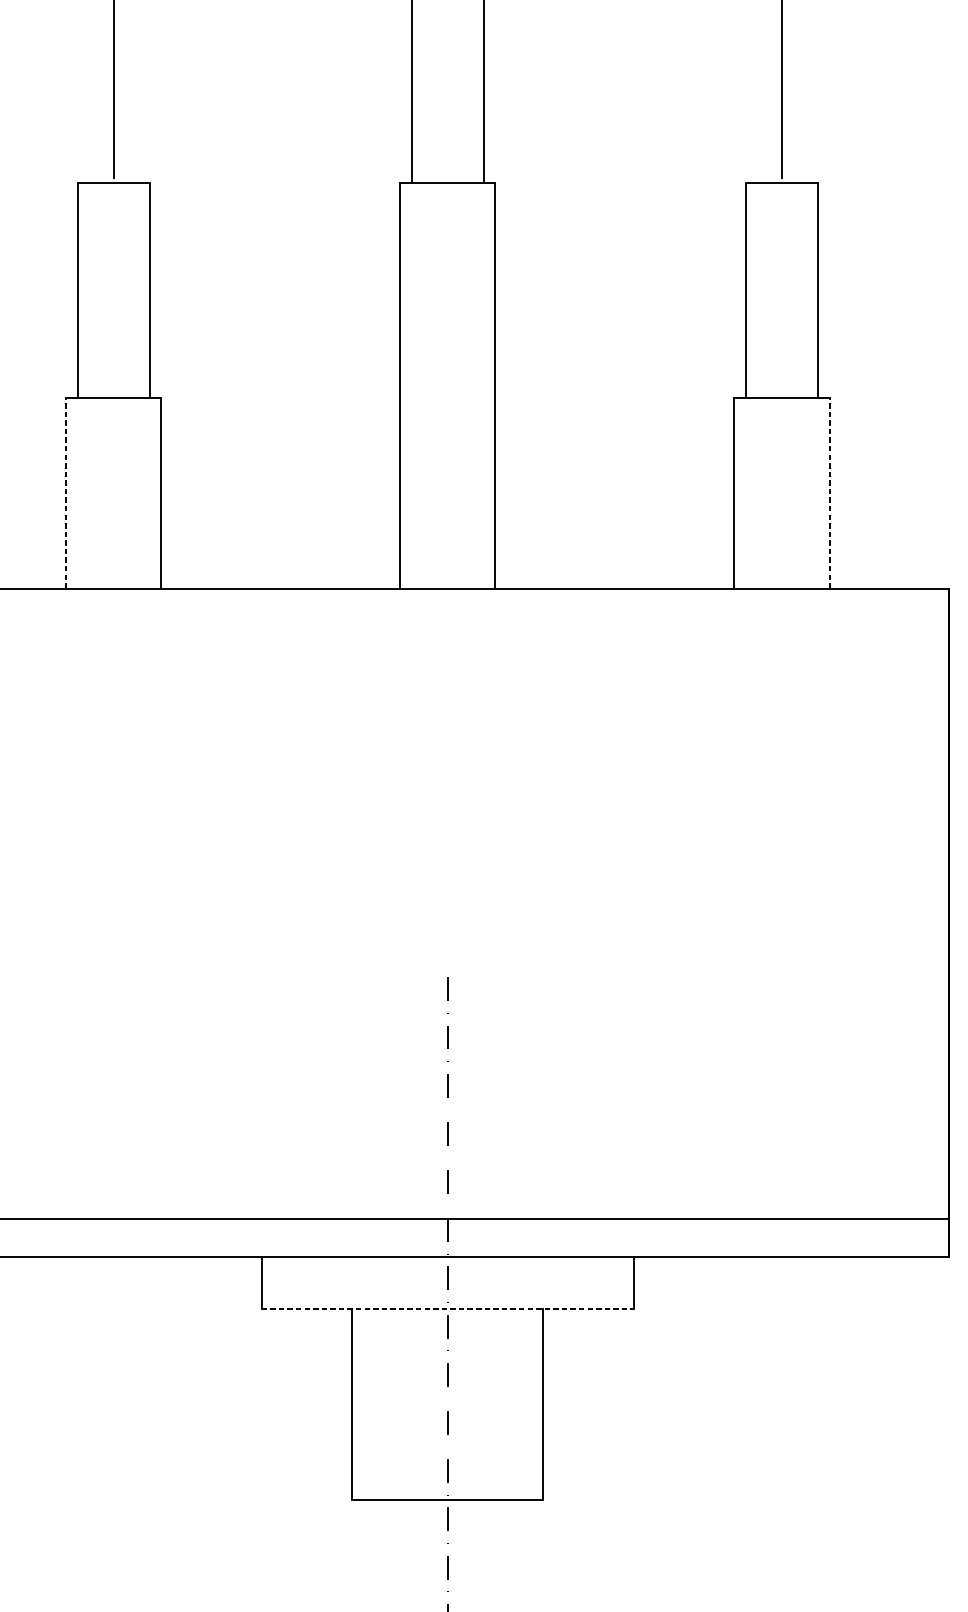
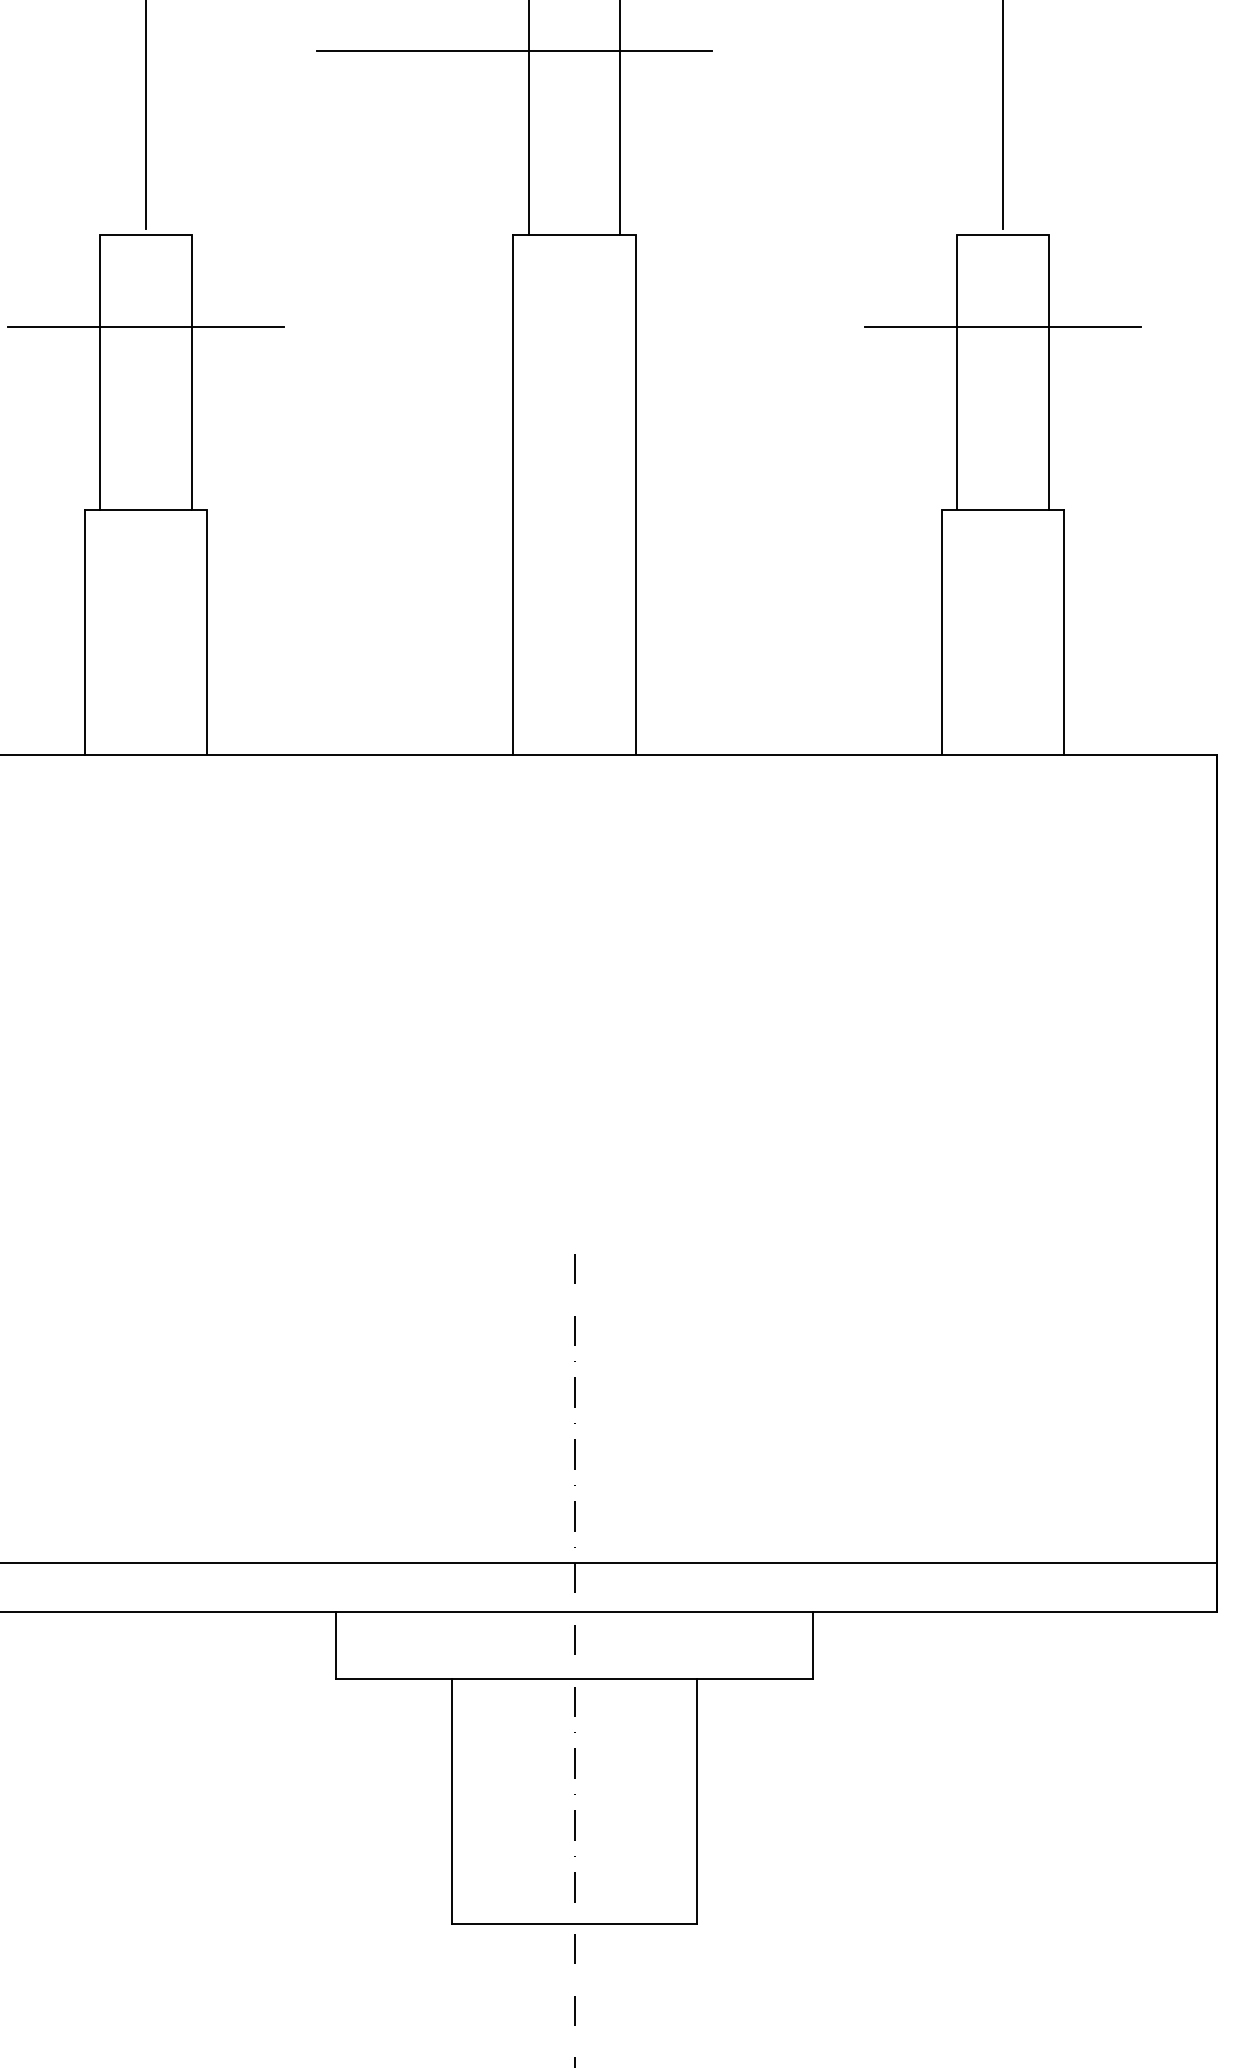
line: (400, 40) -> (514, 51), added
line: (113, 254) -> (145, 326), added
line: (781, 254) -> (1002, 326), added
line: (65, 492) -> (84, 632), dashed -> solid
line: (829, 492) -> (1064, 632), dashed -> solid
line: (447, 1309) -> (574, 1679), dashed -> solid

